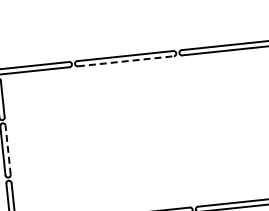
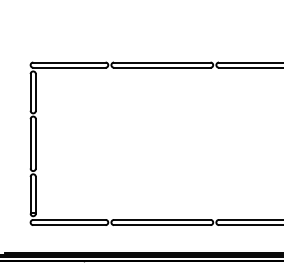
line: (126, 61) -> (162, 67), dashed -> solid
line: (7, 149) -> (35, 143), dashed -> solid

